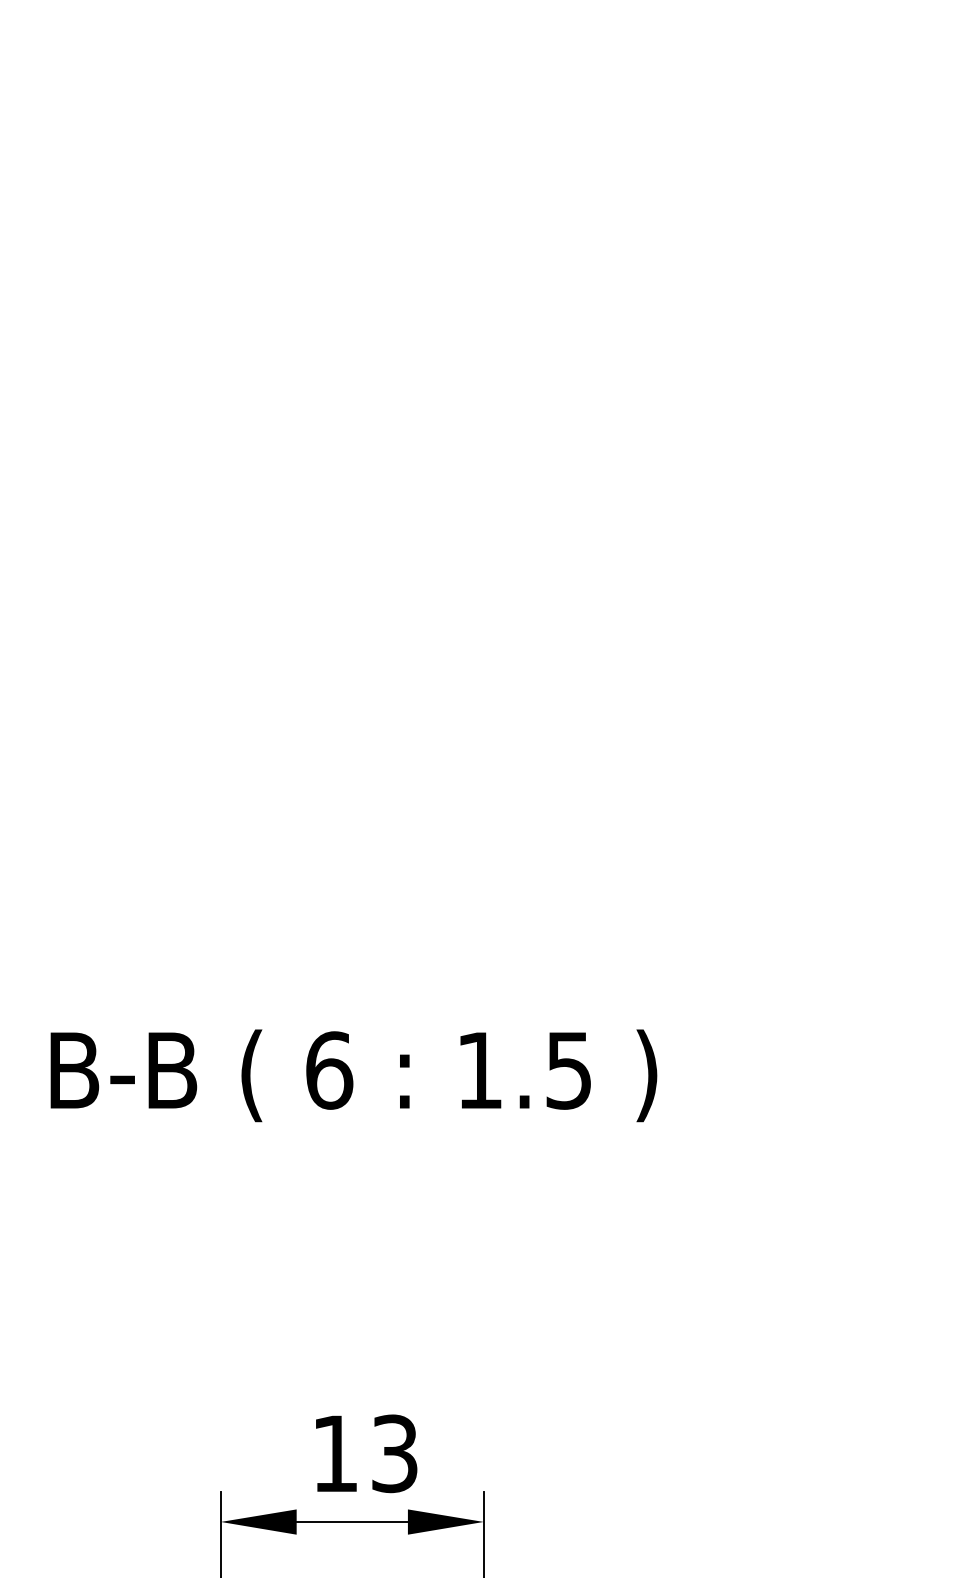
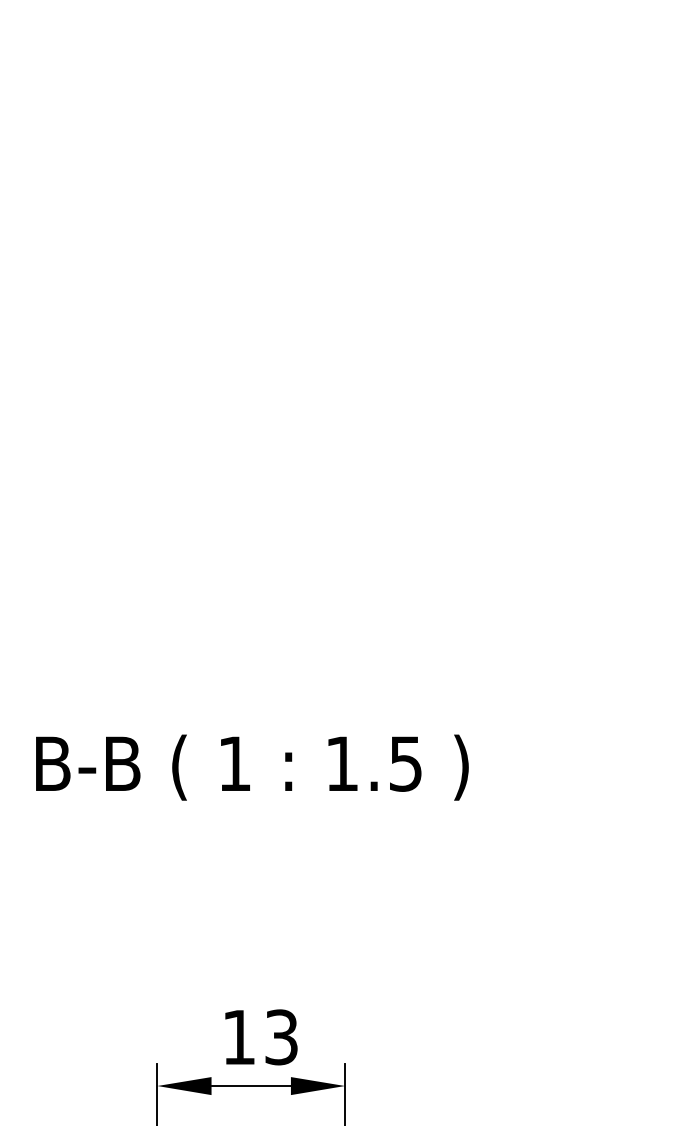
text: (328, 1069) -> (234, 763), 6 -> 1

